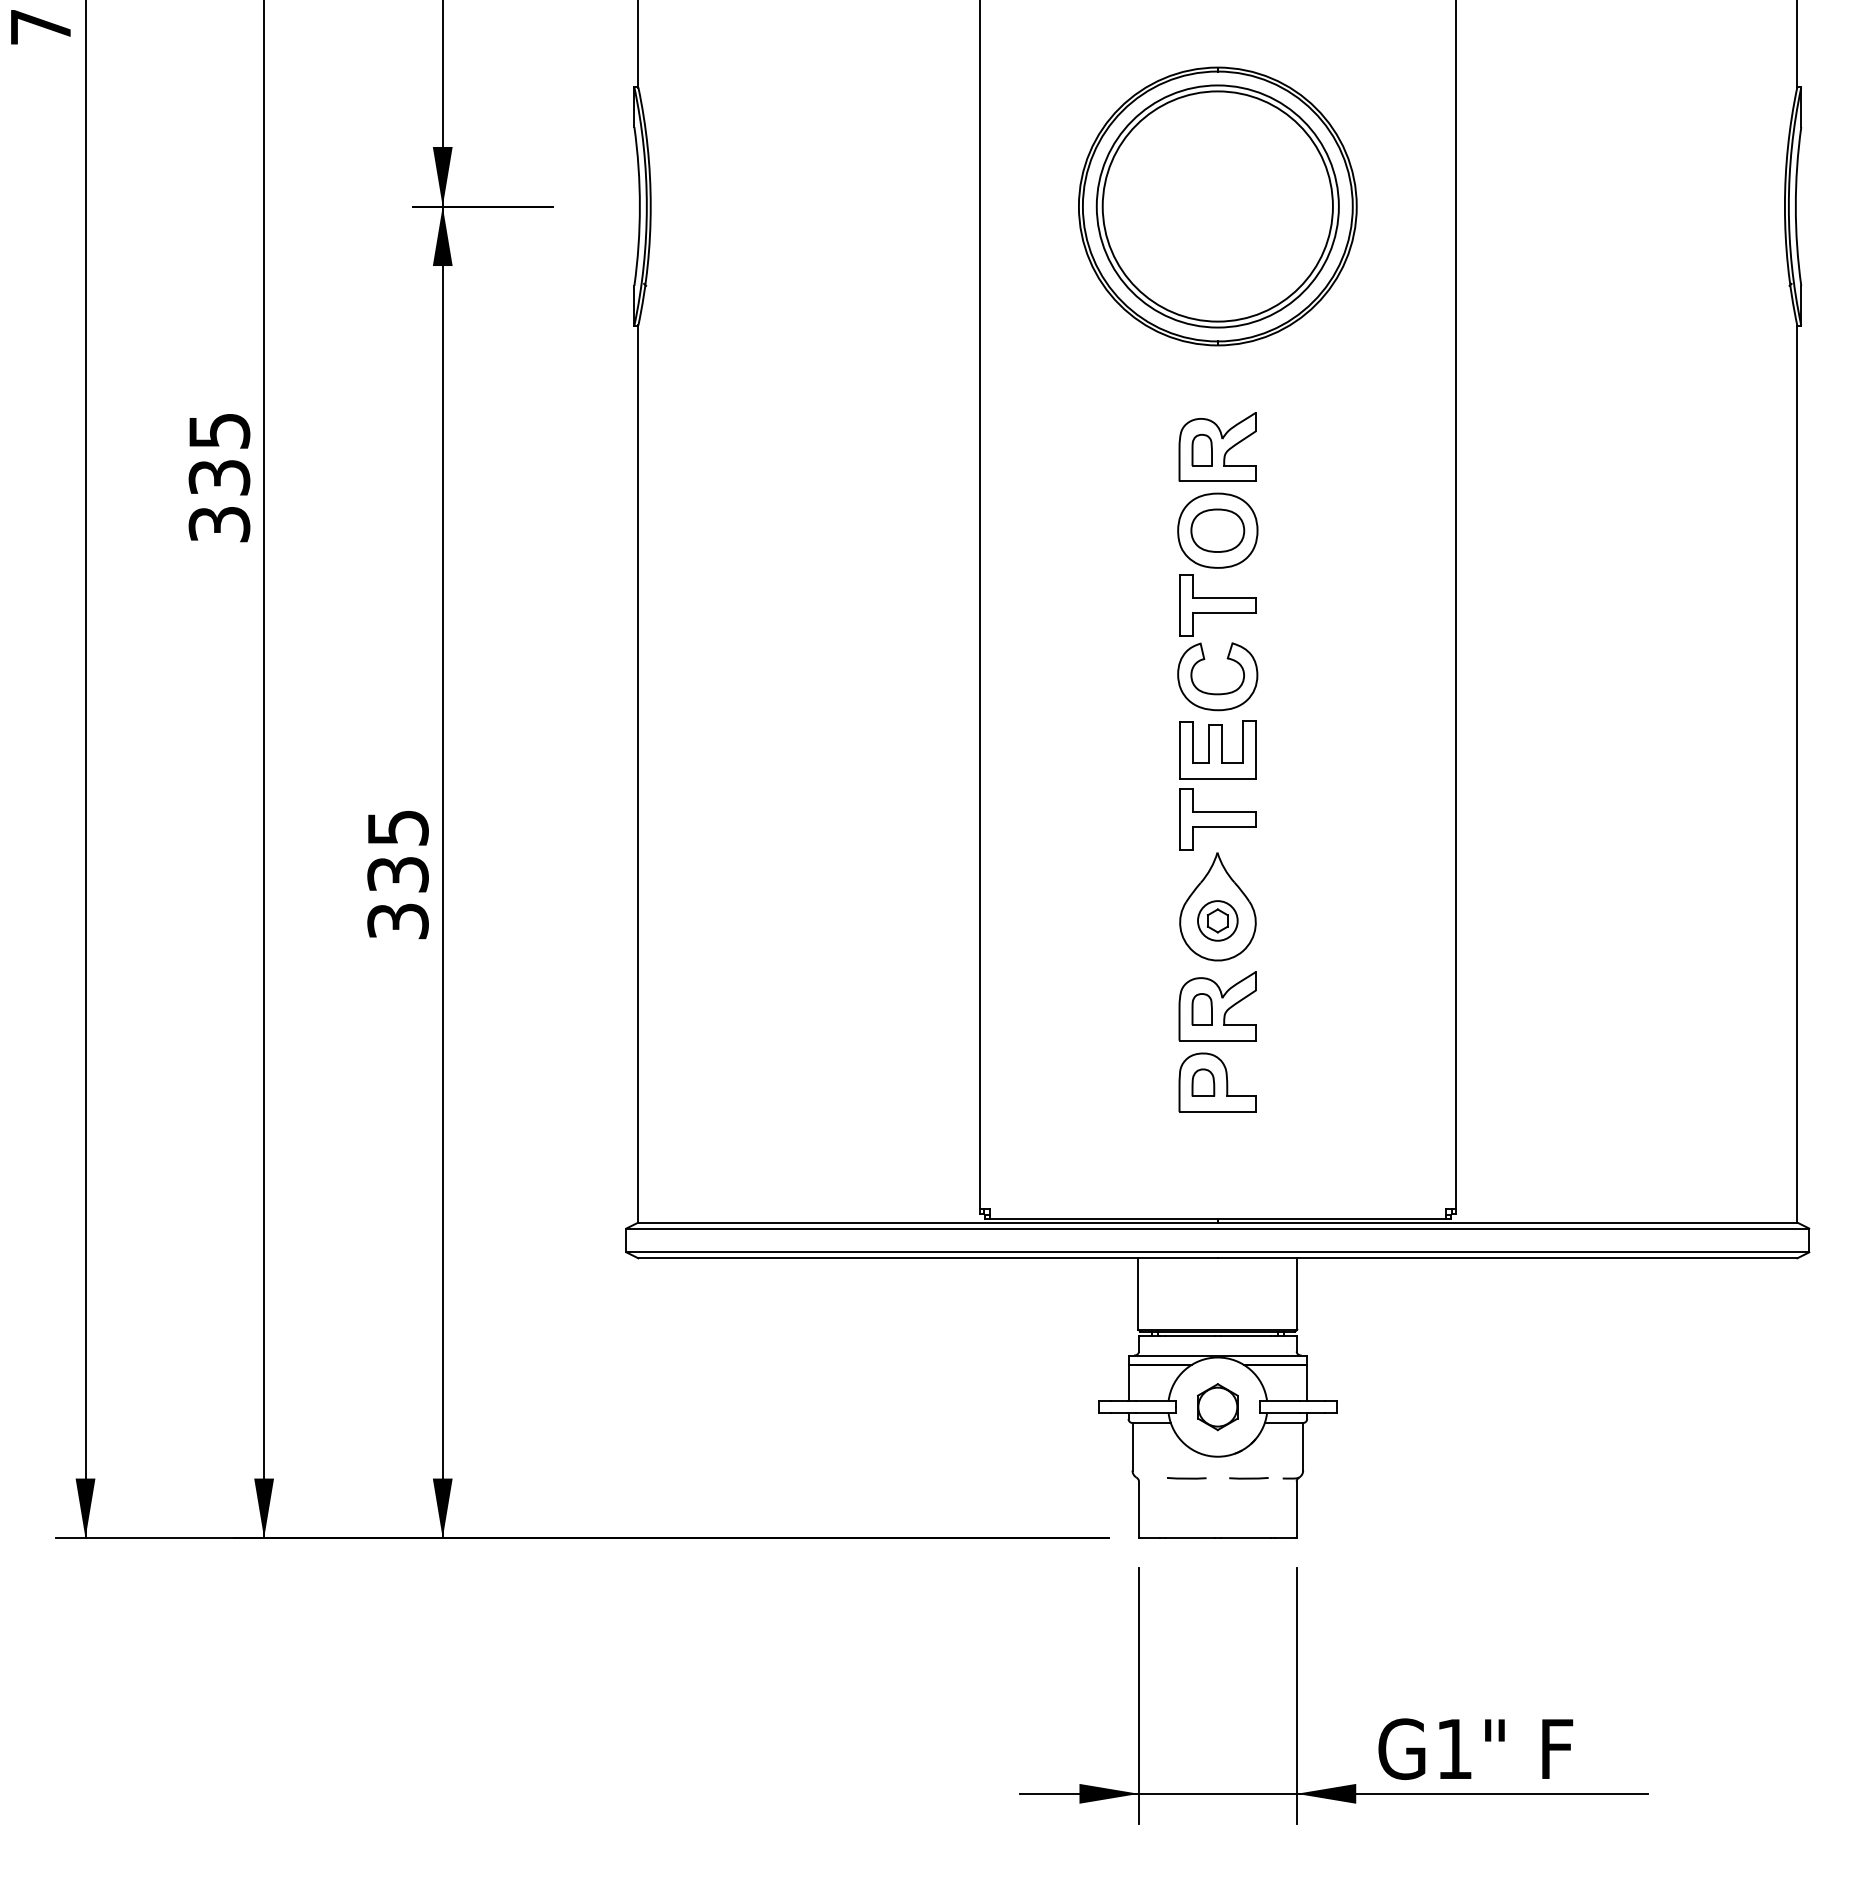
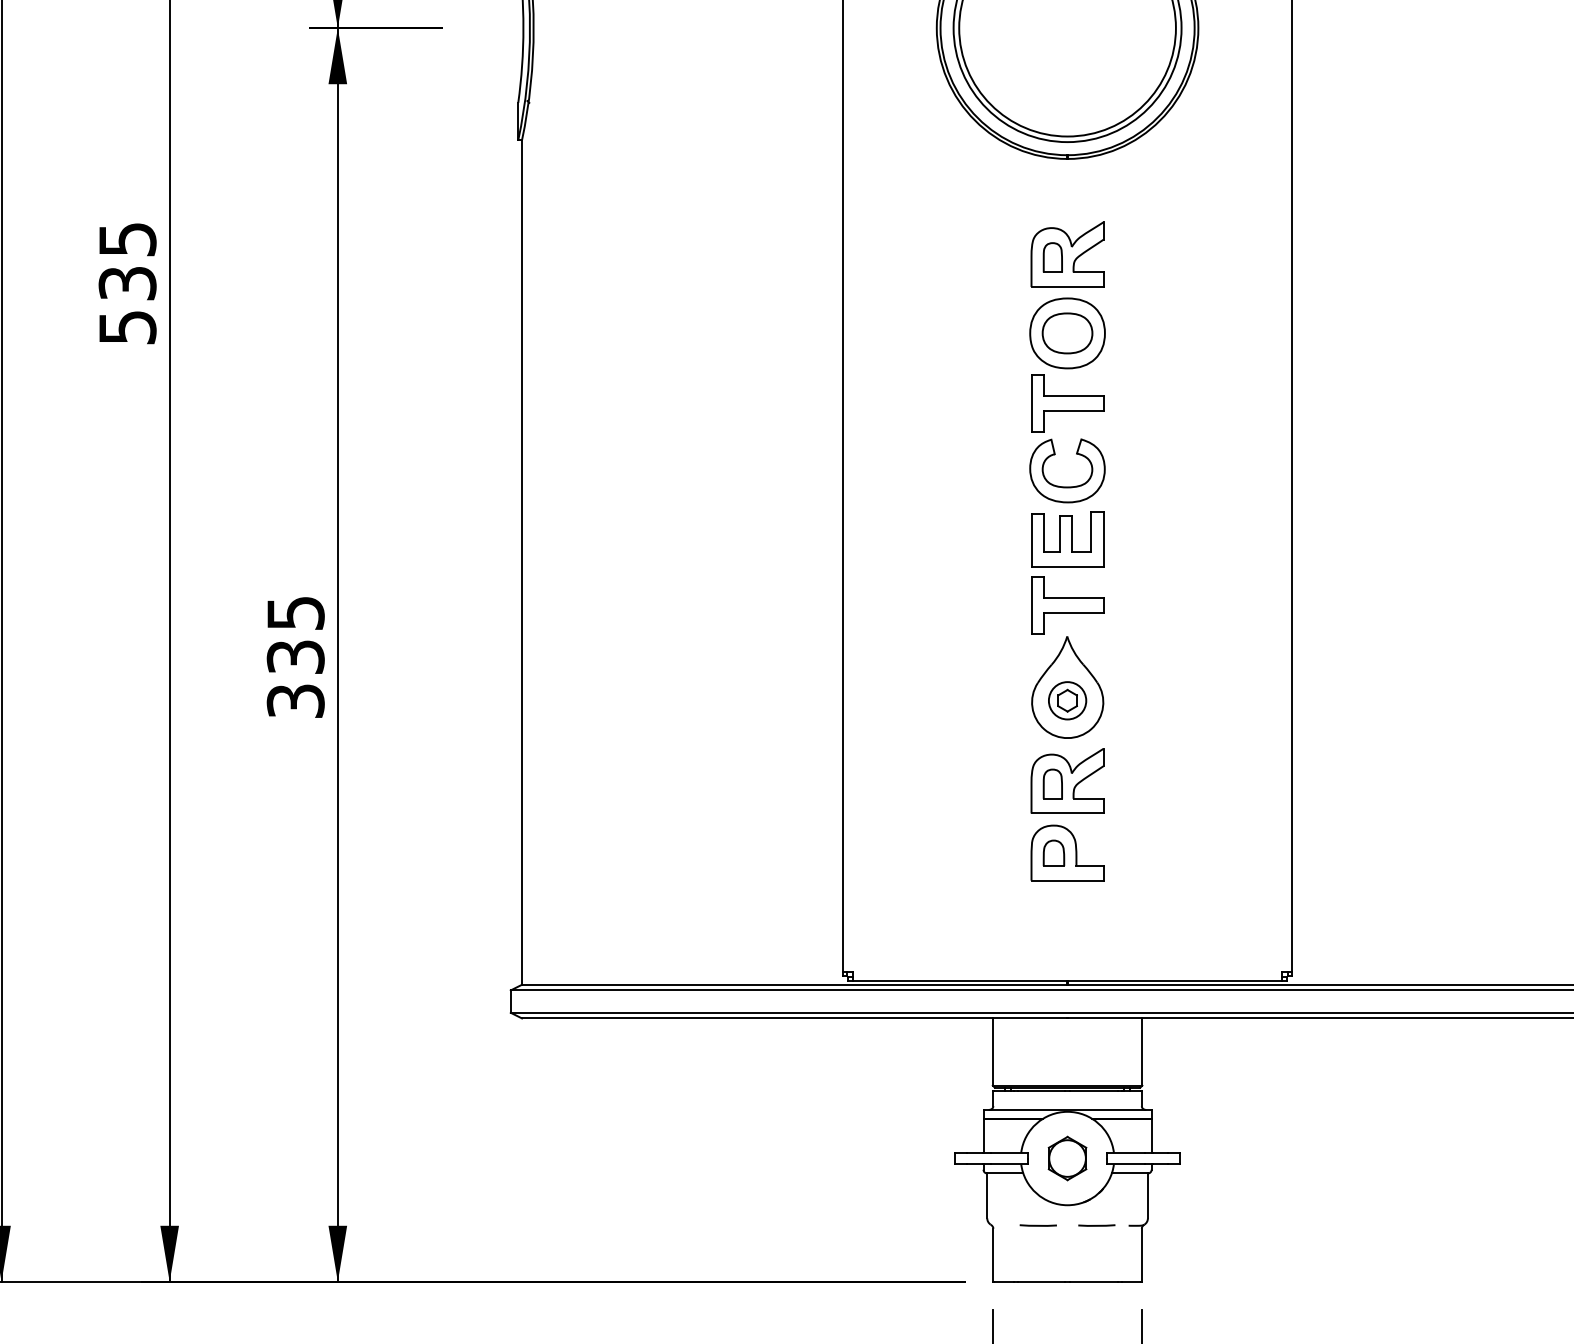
text: (218, 524) -> (126, 327), 335 -> 535

